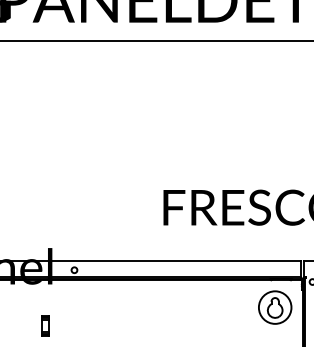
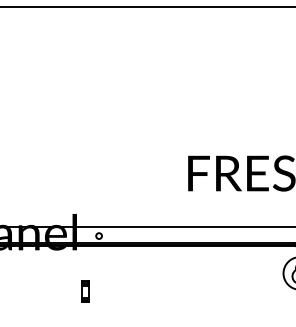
part: (45, 325) -> (86, 291), moved

